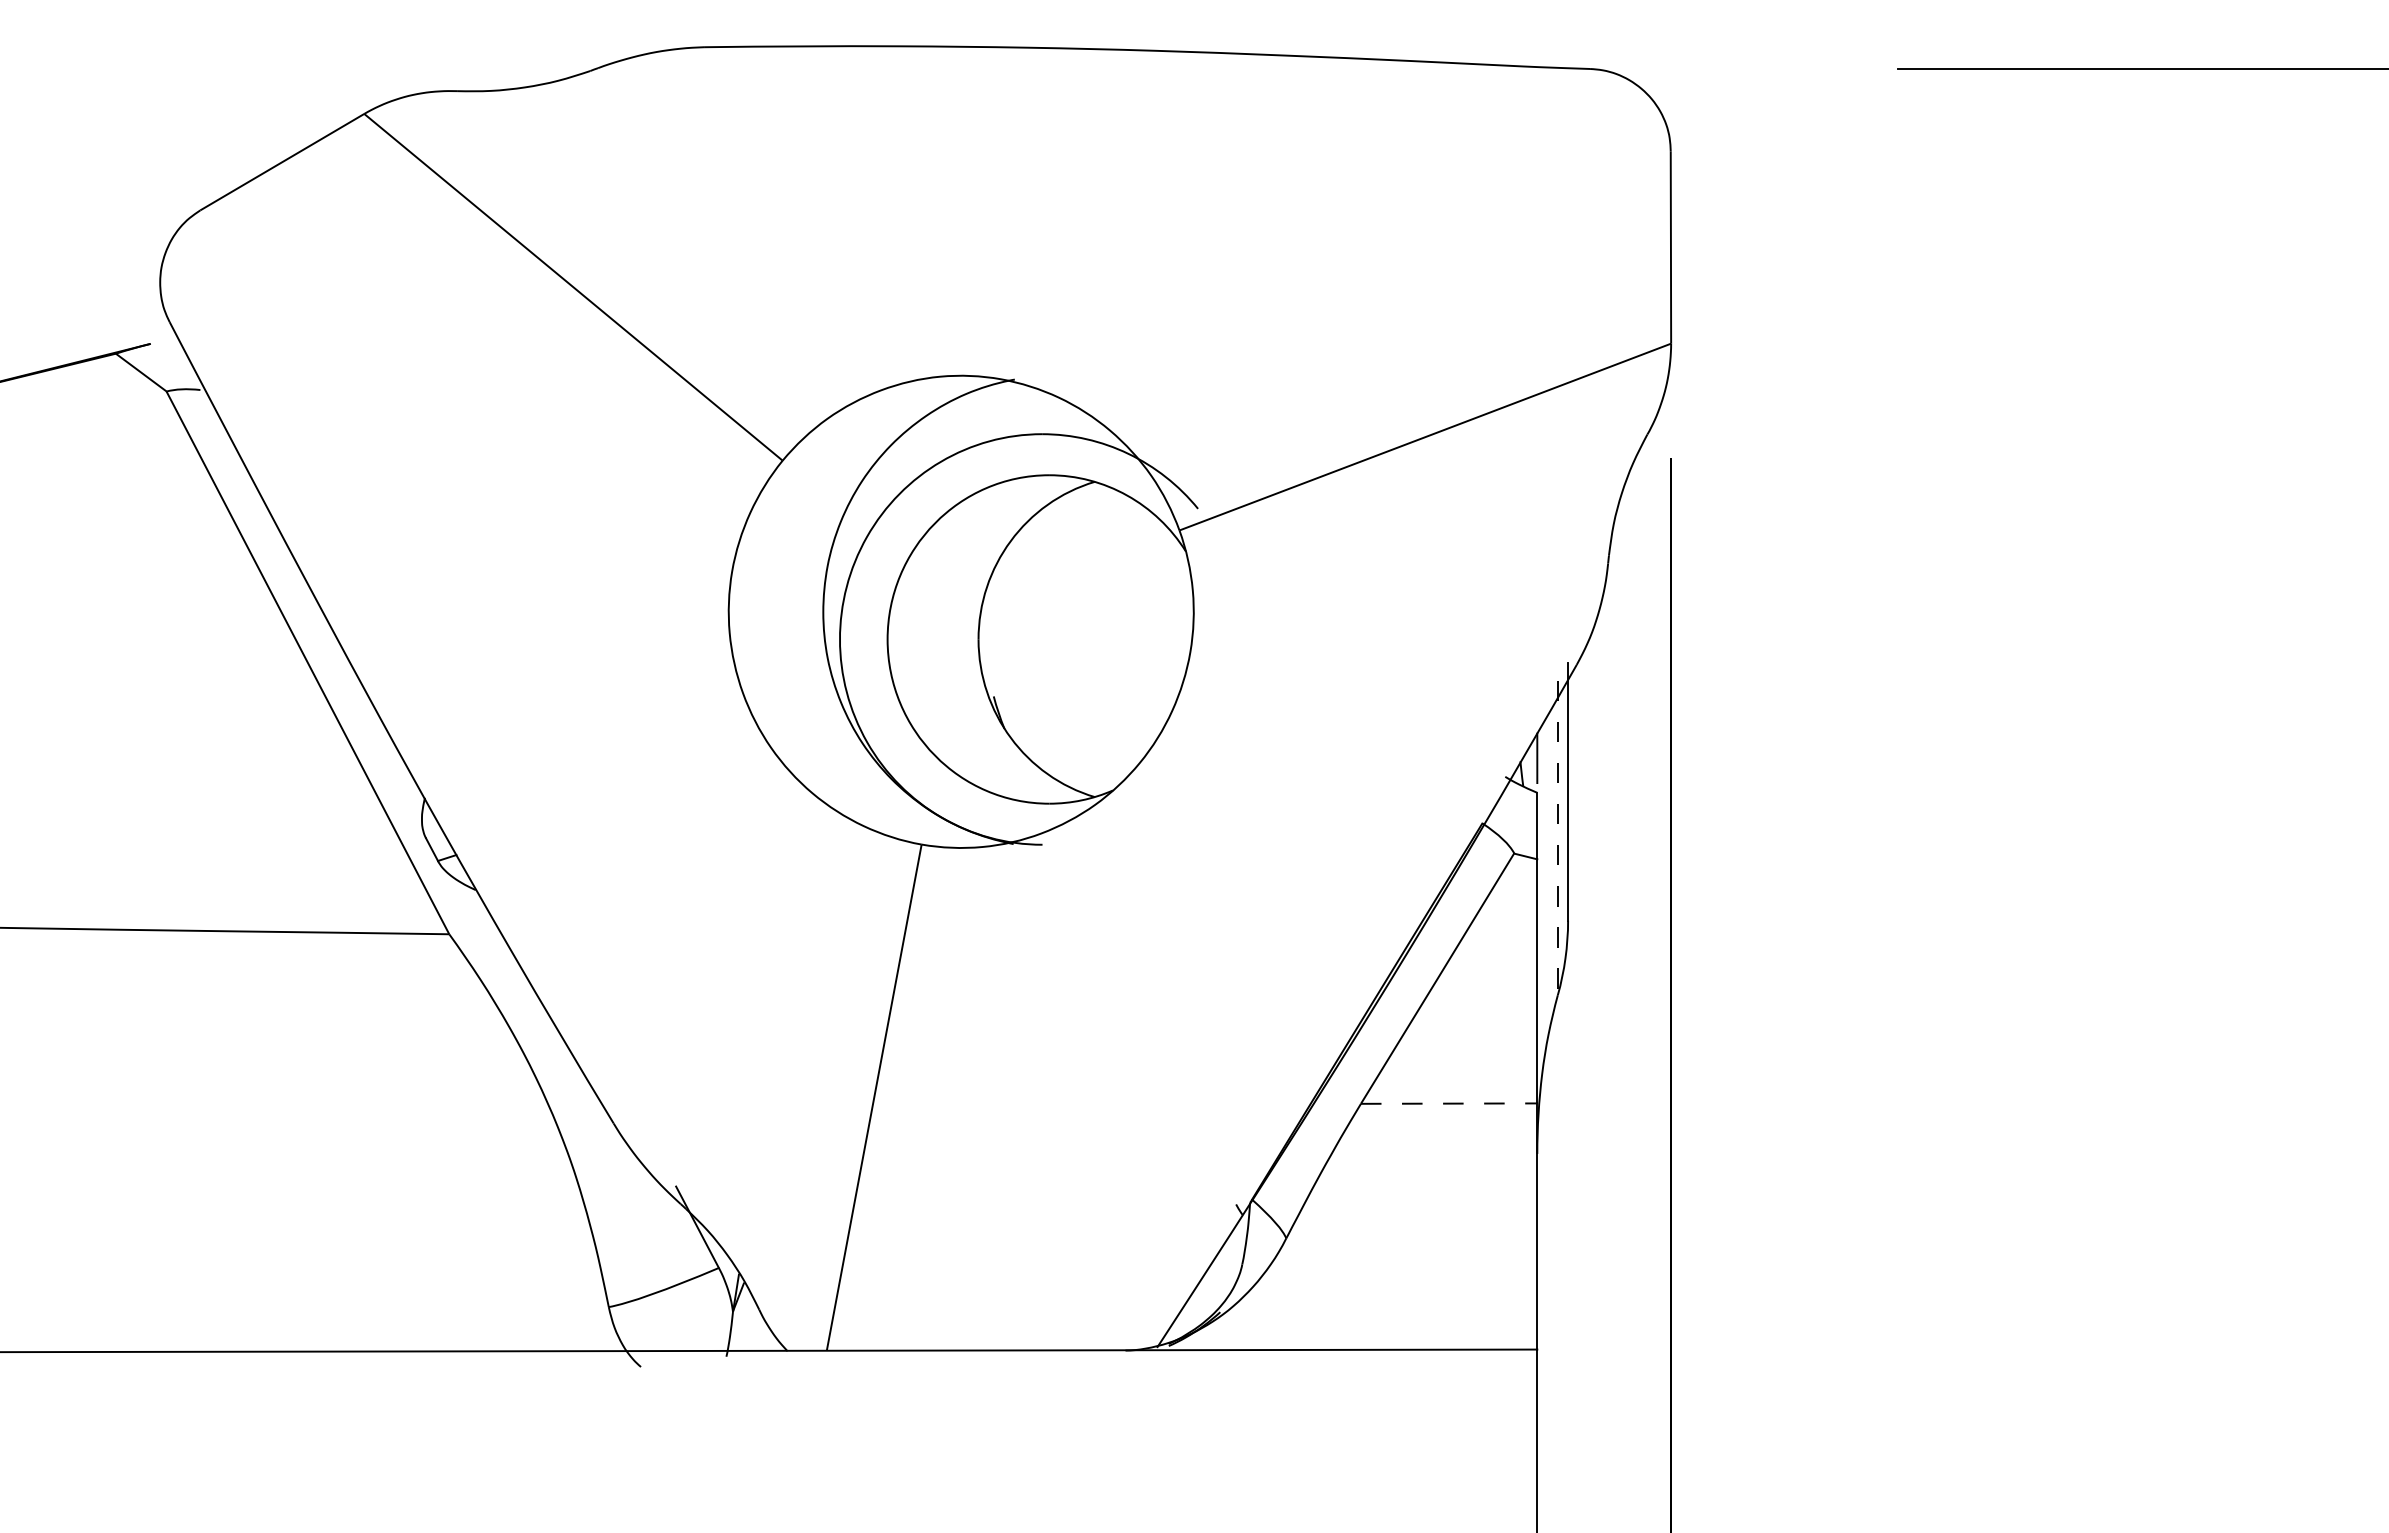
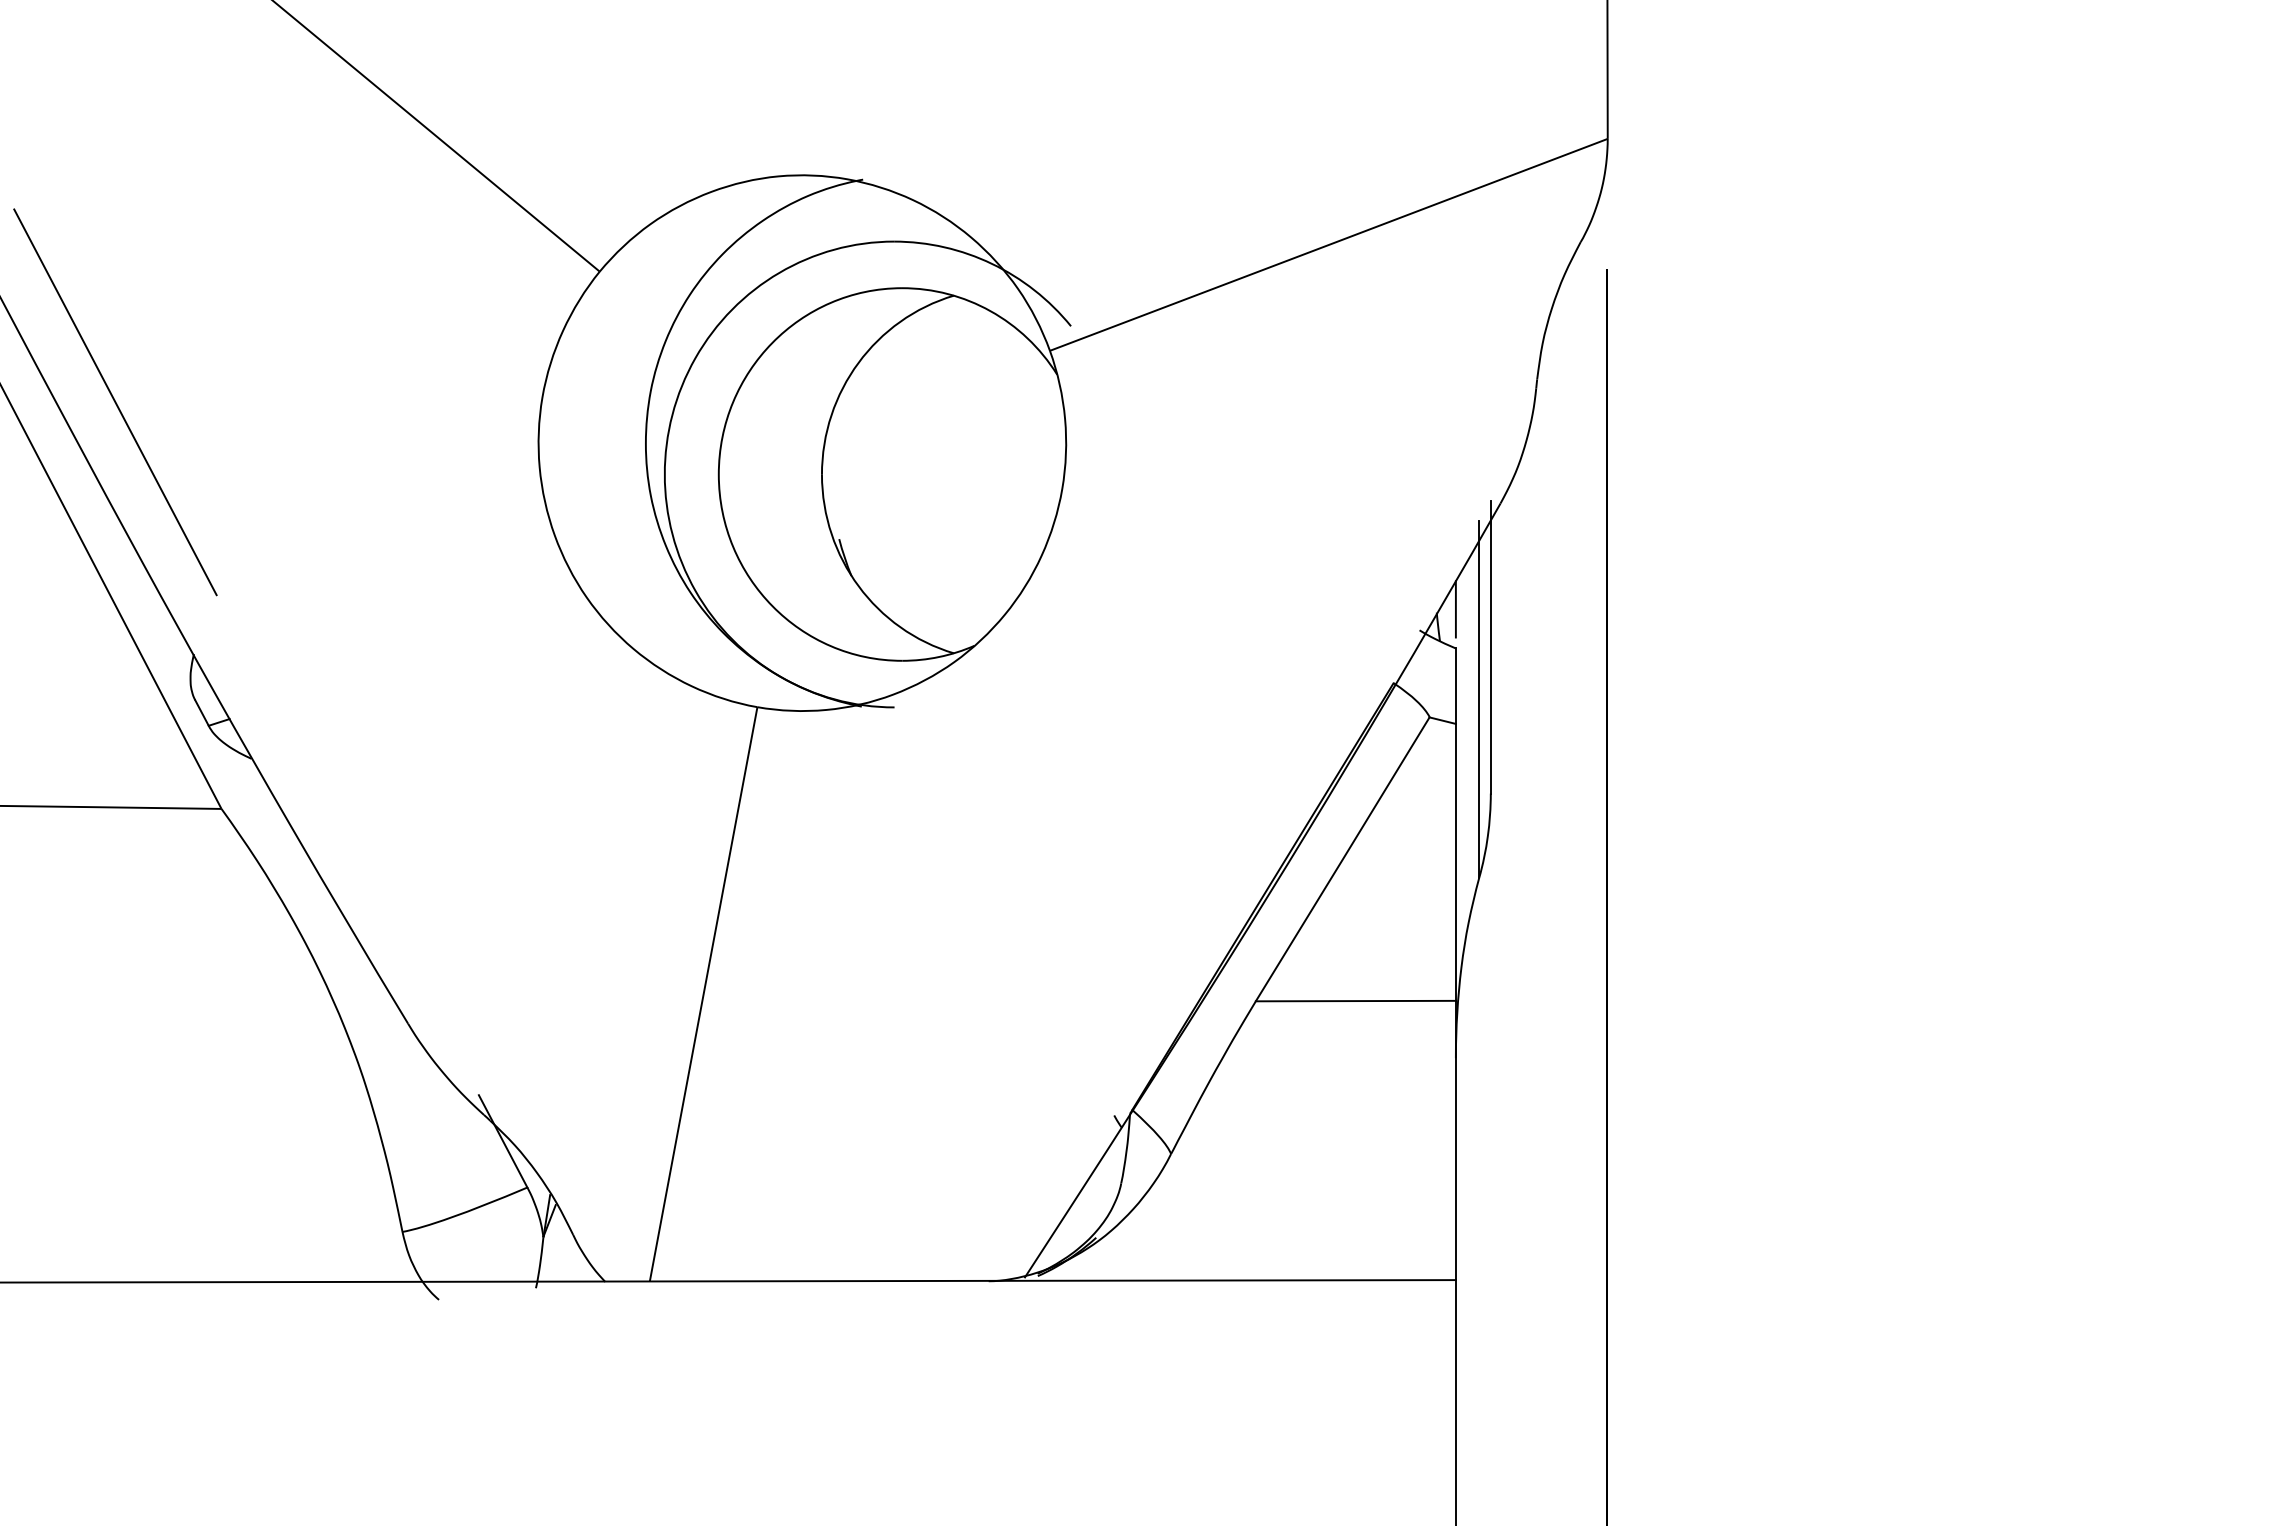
line: (355, 575) -> (115, 401), added
line: (1557, 838) -> (1478, 700), dashed -> solid
line: (1449, 1103) -> (1356, 1000), dashed -> solid

